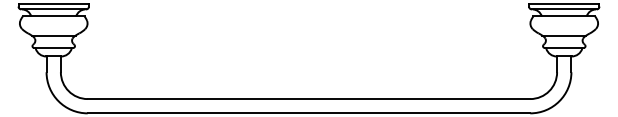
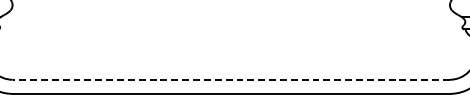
line: (308, 99) -> (230, 80), solid -> dashed

